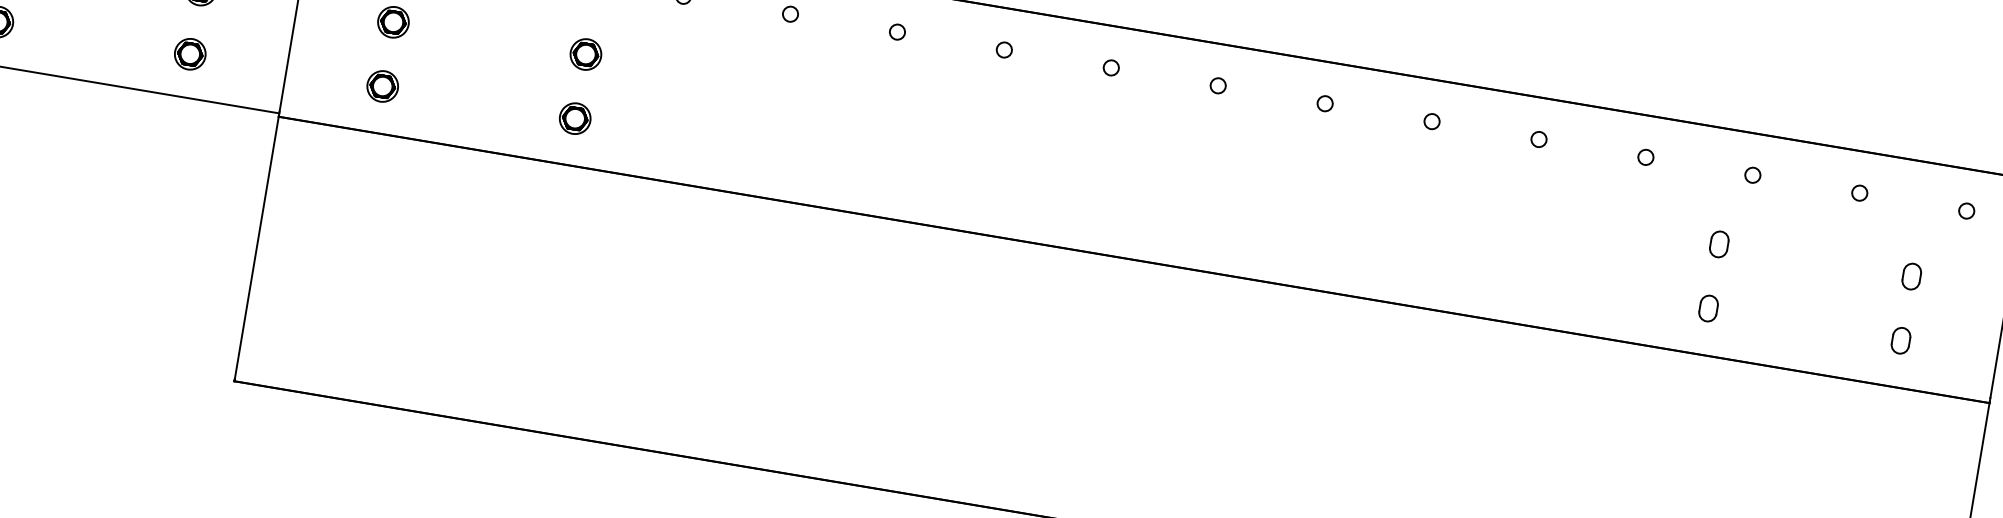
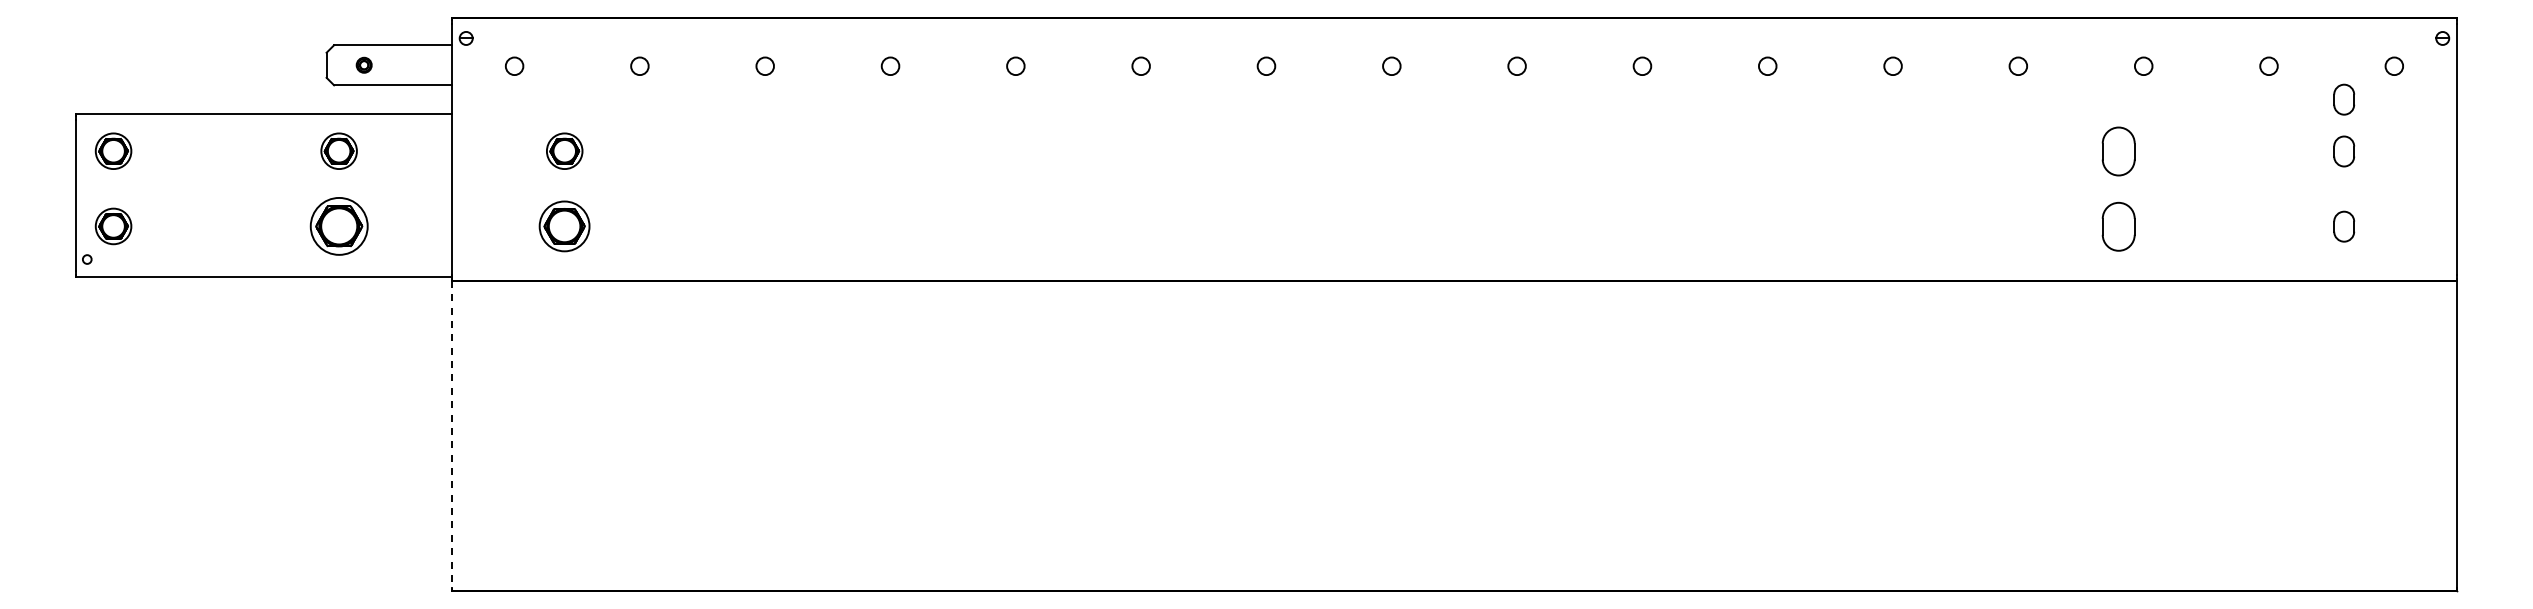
part: (585, 53) -> (789, 150), removed
part: (189, 54) -> (338, 226), size x1.6
part: (382, 86) -> (564, 226), size x1.4
part: (574, 118) -> (789, 226), removed
part: (1919, 232) -> (2344, 99), added
part: (1719, 244) -> (2118, 151), size x1.6
line: (256, 247) -> (451, 434), solid -> dashed
part: (1708, 308) -> (2118, 226), size x1.6

